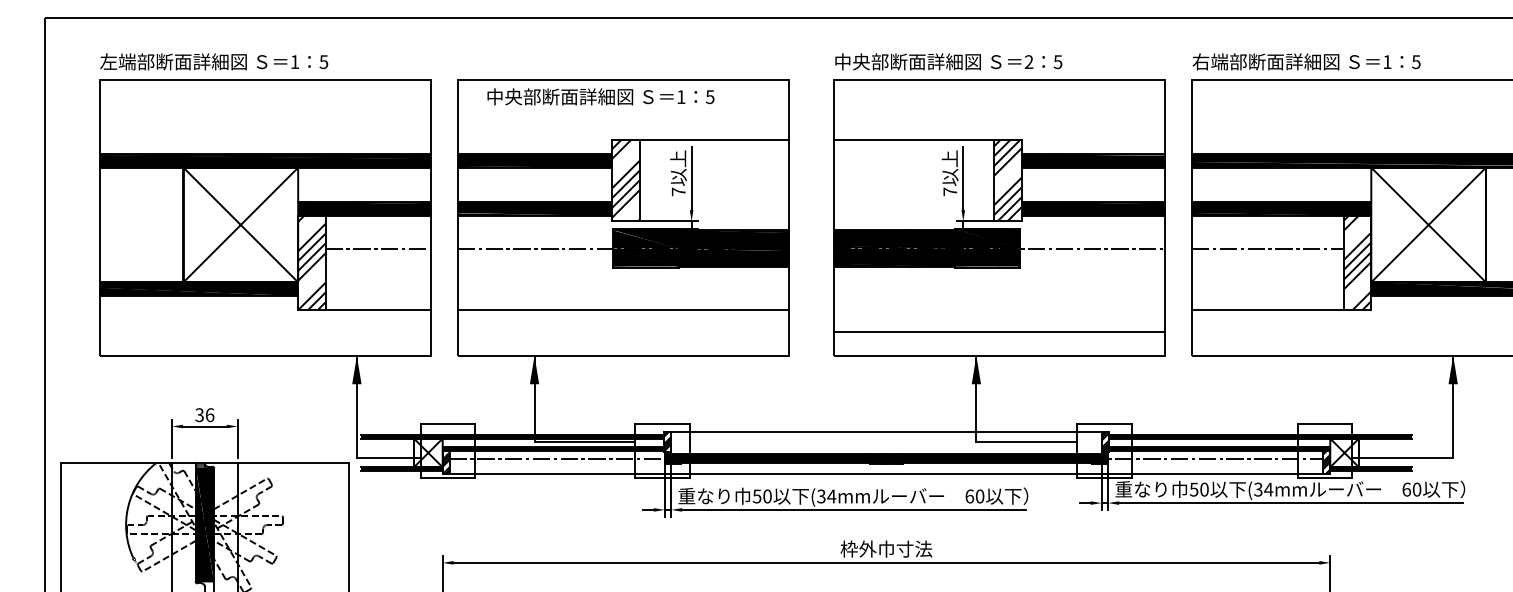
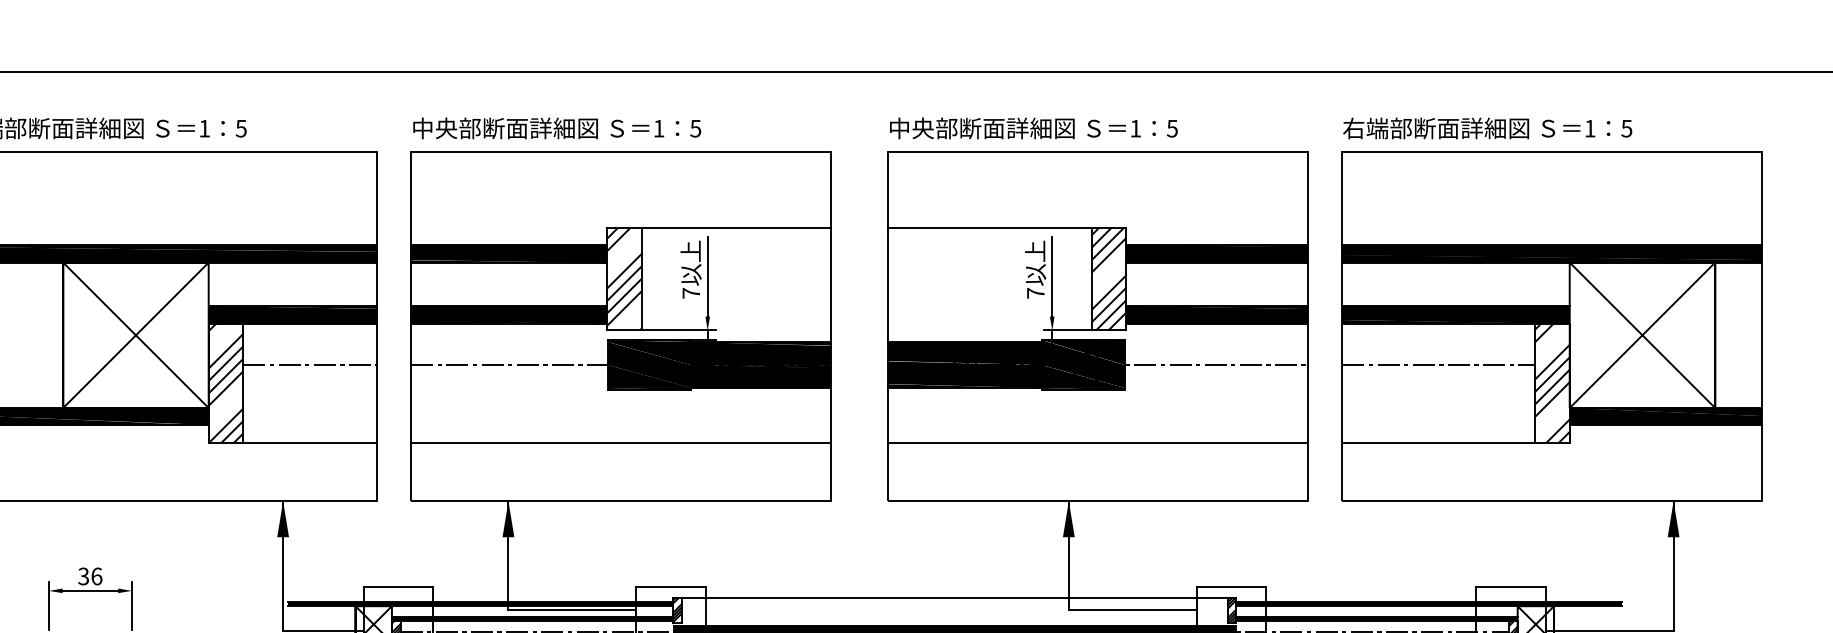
text: (1028, 61) -> (1134, 127), 2 -> 1
text: (600, 96) -> (556, 127), moved
line: (998, 331) -> (1096, 442), moved

